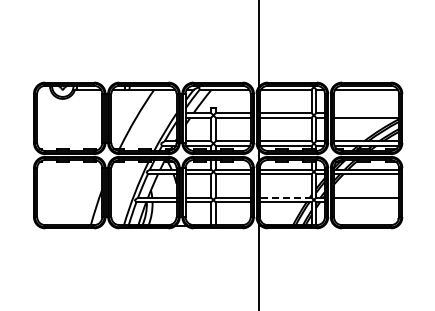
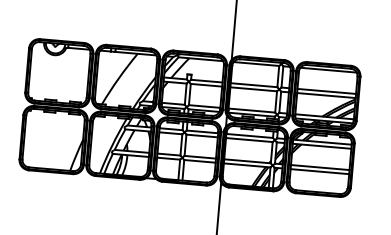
line: (366, 113) -> (326, 91), added
line: (285, 197) -> (247, 161), dashed -> solid
line: (366, 202) -> (319, 171), added

